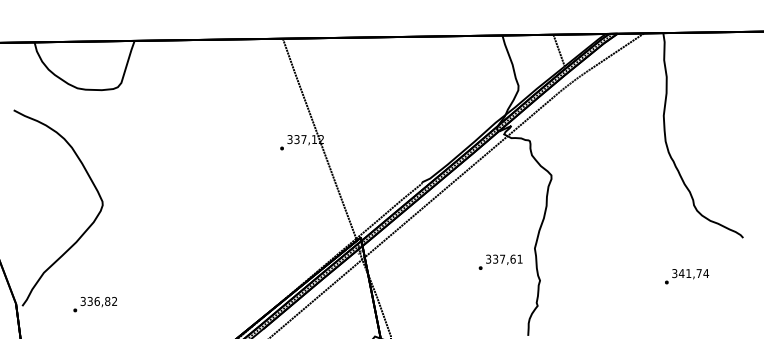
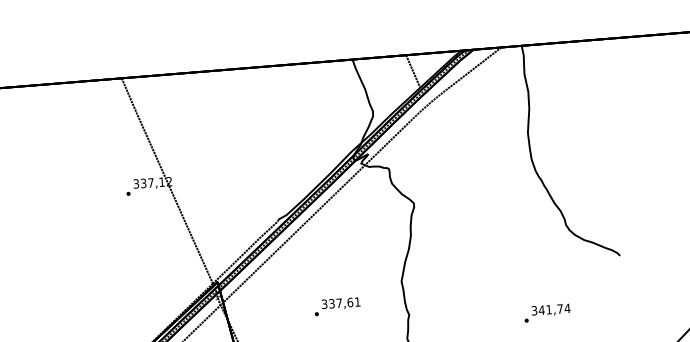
text: (500, 261) -> (337, 305), moved
text: (687, 276) -> (548, 312), moved

